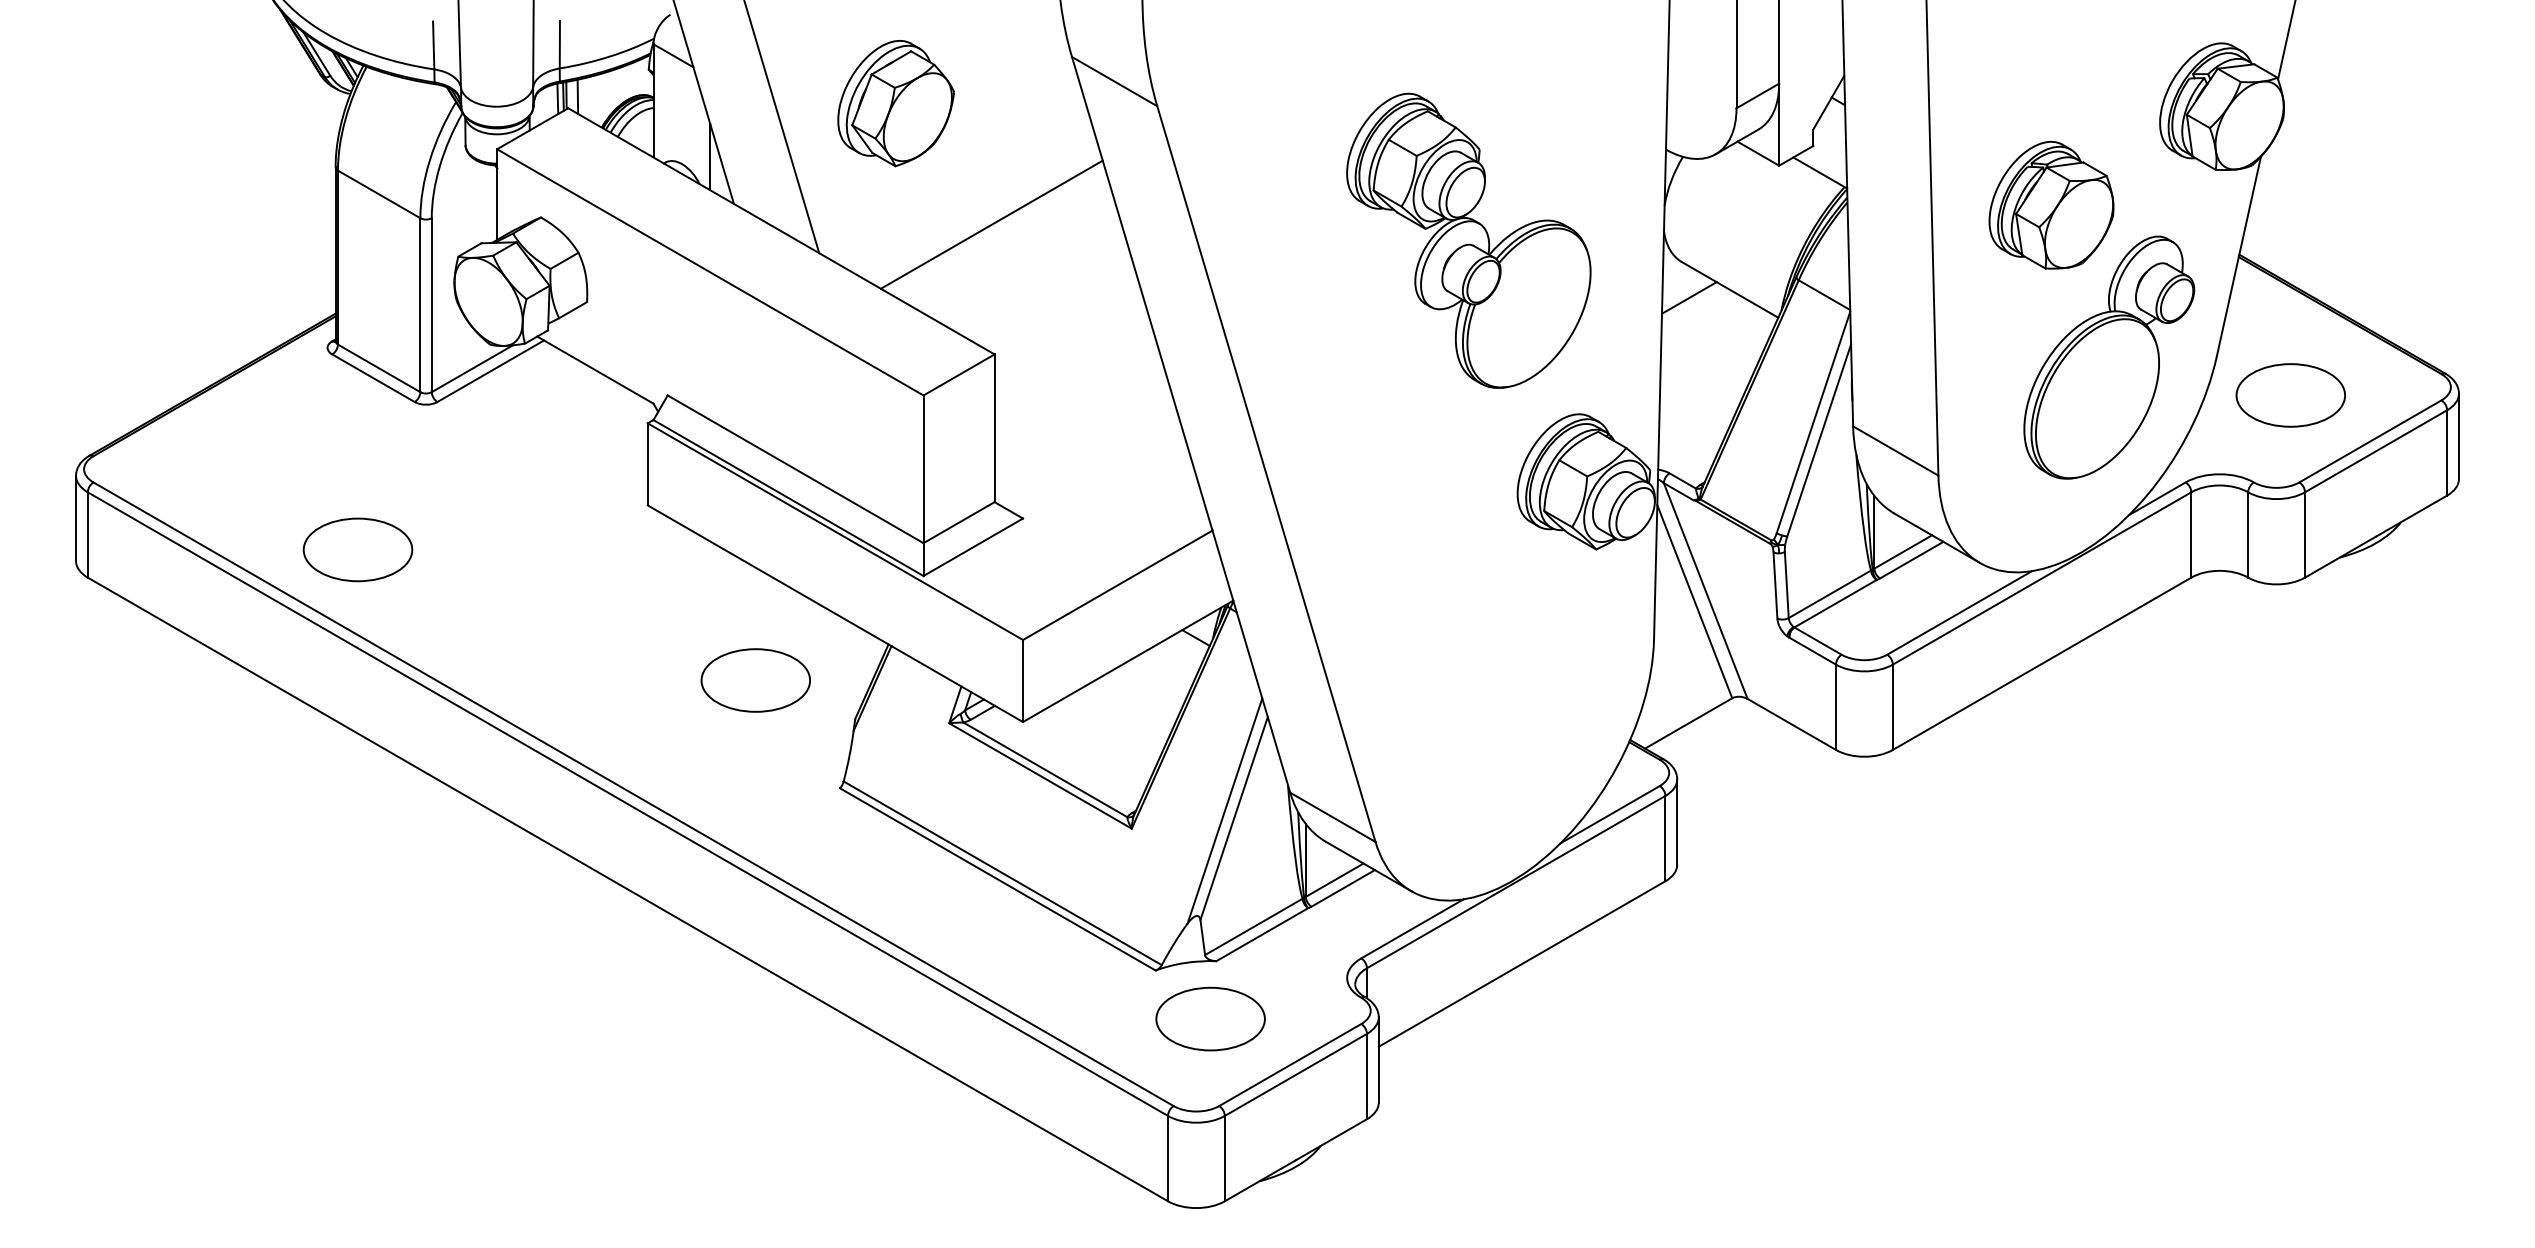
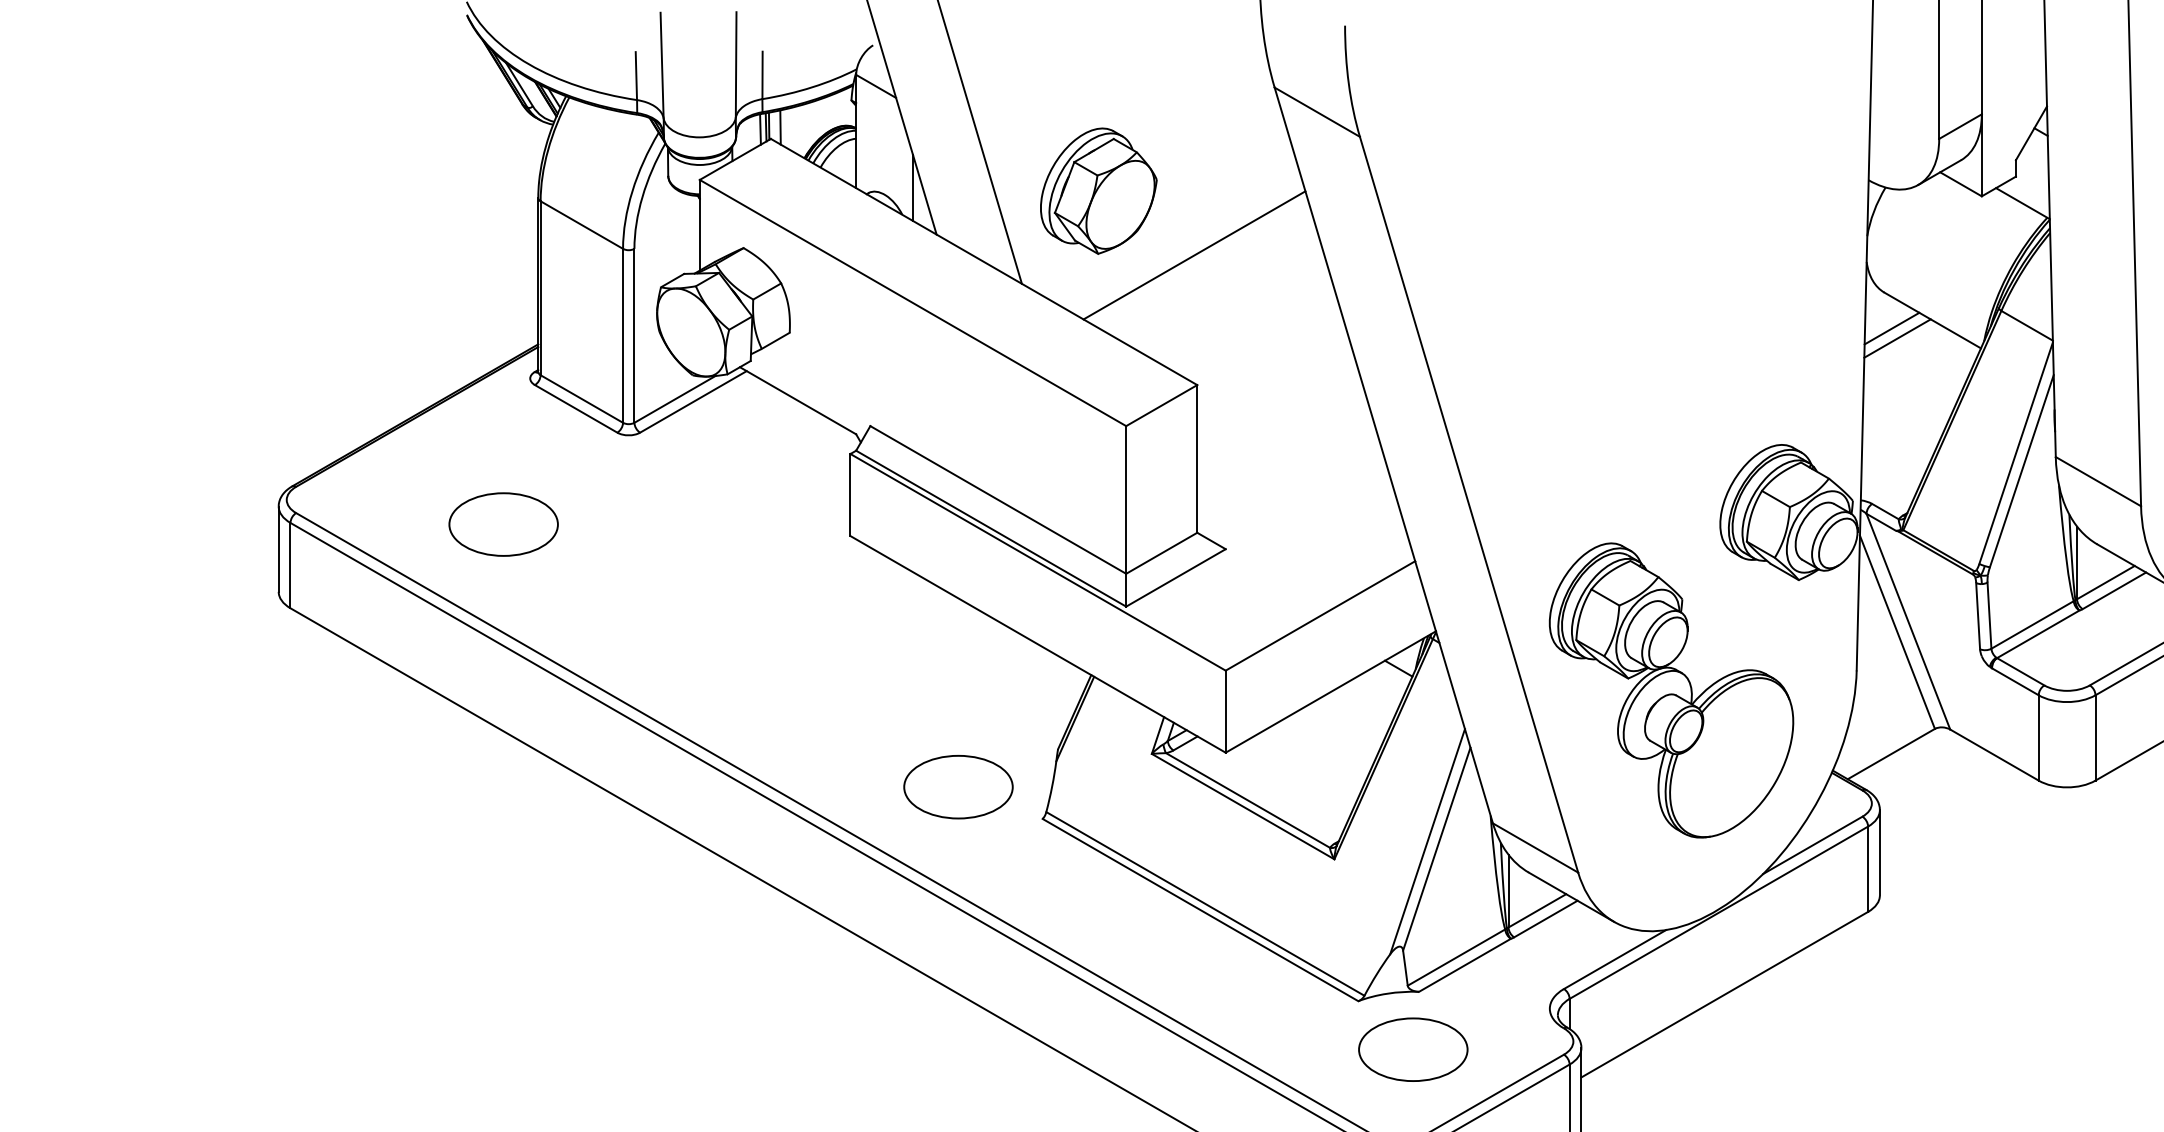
part: (895, 103) -> (1098, 191), moved
part: (1468, 240) -> (1671, 690), moved
line: (1694, 307) -> (1897, 338), added
part: (357, 549) -> (503, 524), moved
part: (755, 680) -> (958, 787), moved

